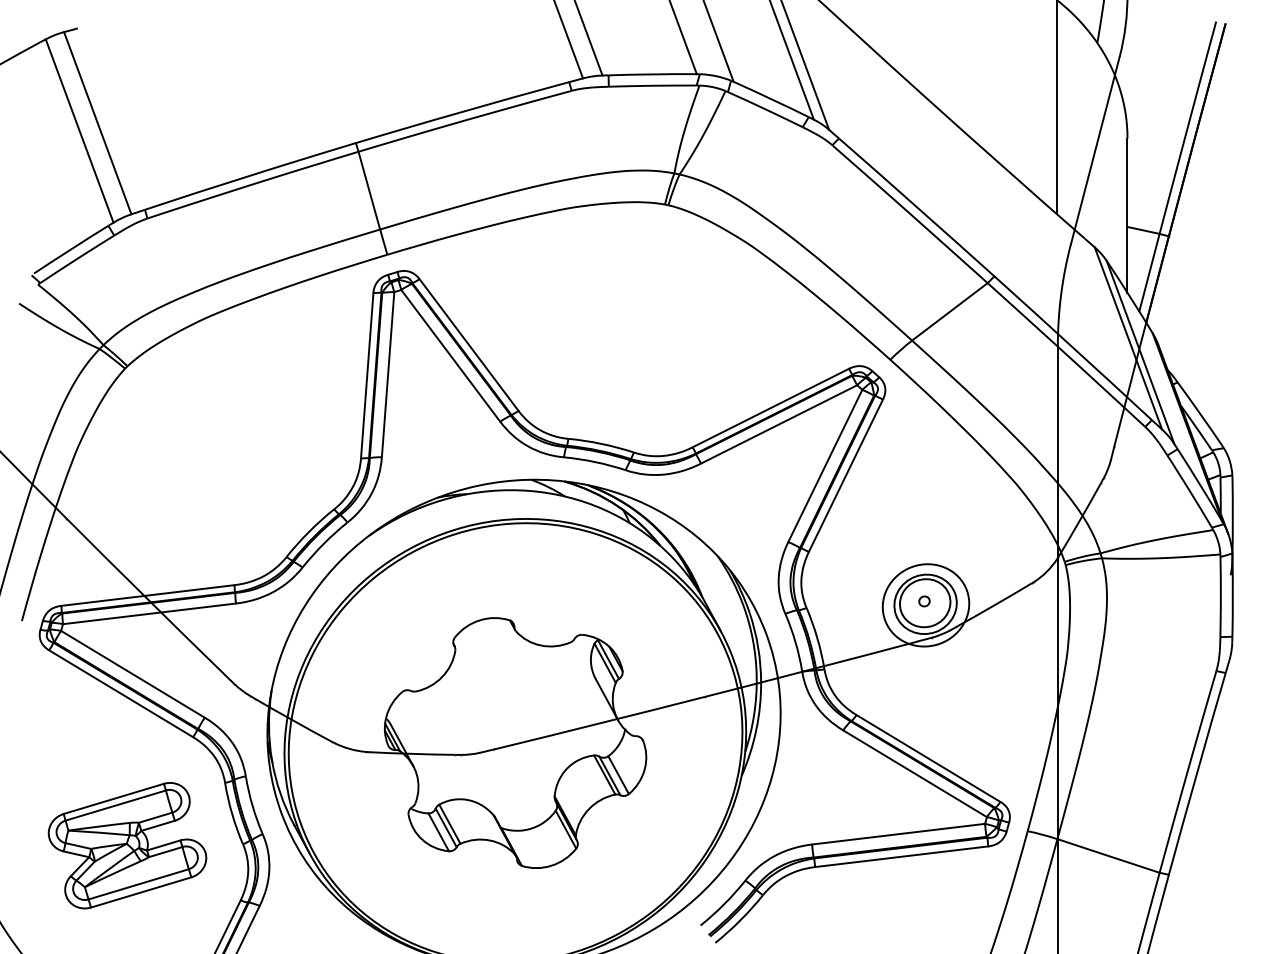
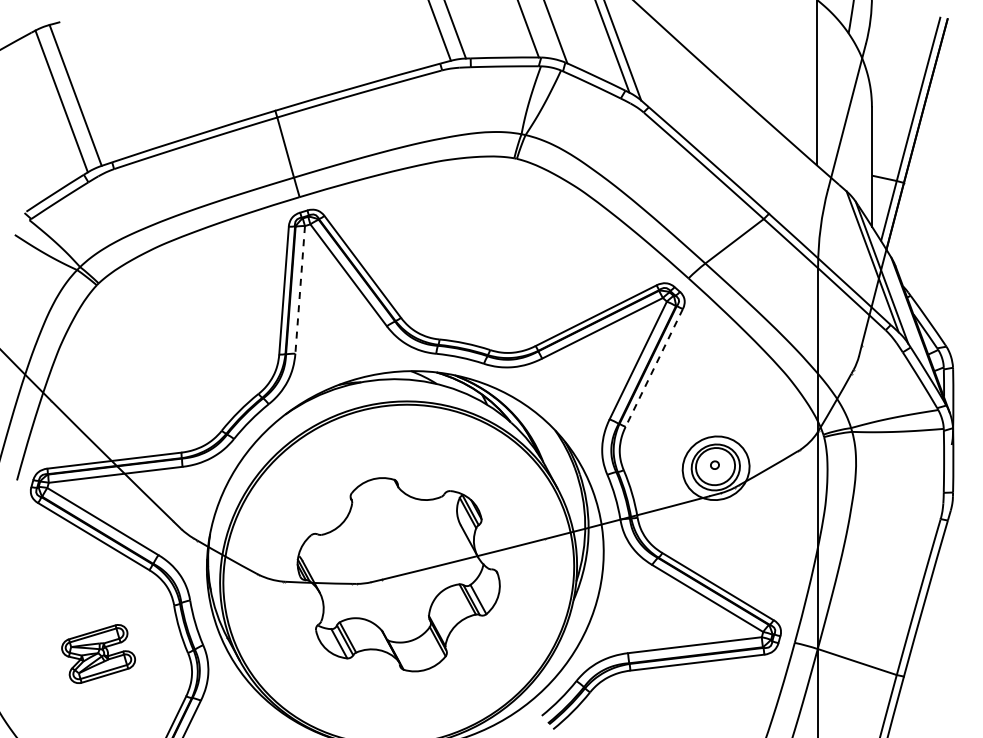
line: (388, 375) -> (300, 290), solid -> dashed
line: (846, 475) -> (654, 367), solid -> dashed
part: (127, 844) -> (98, 653), size x0.6

